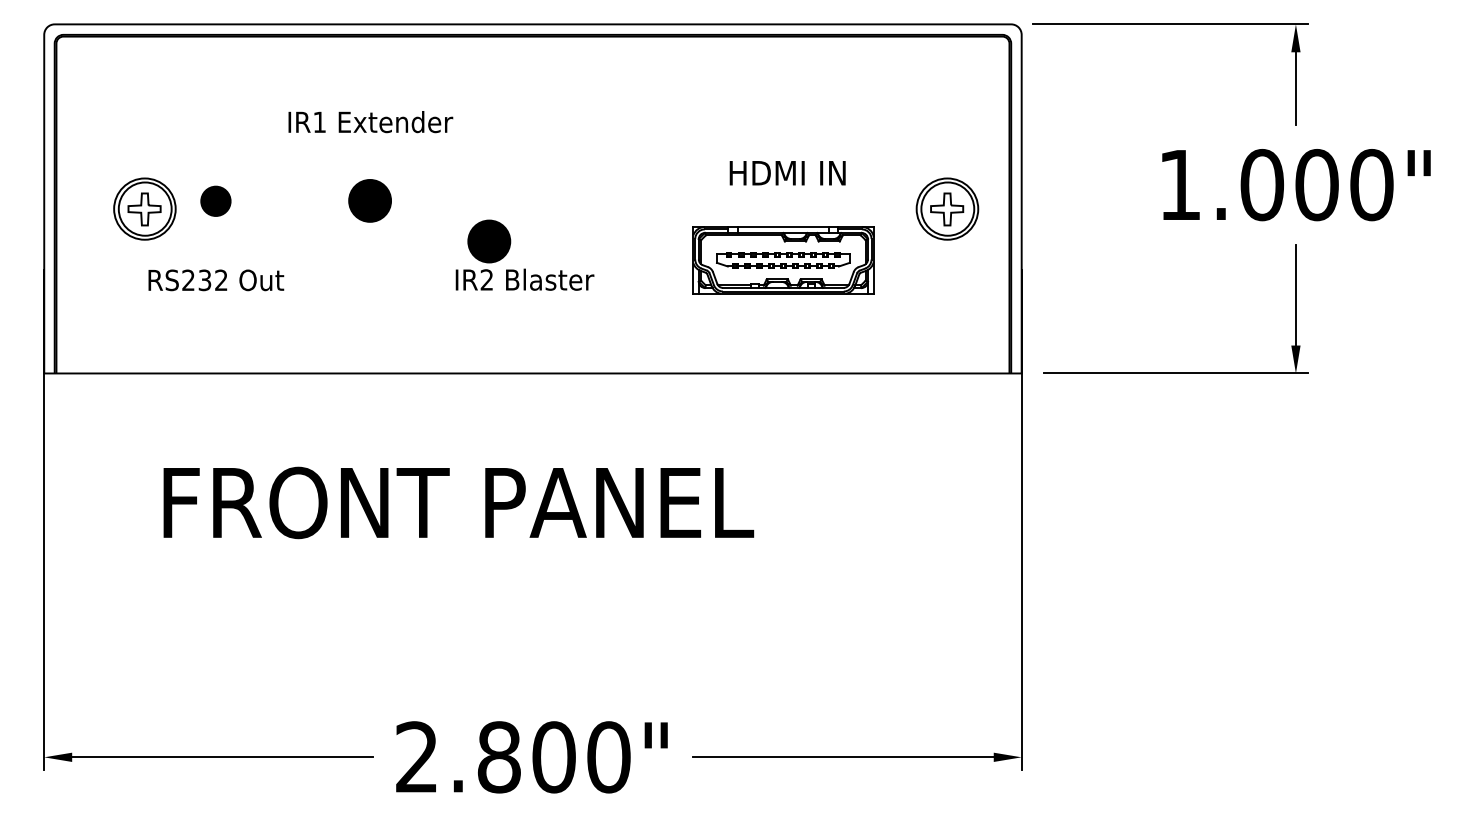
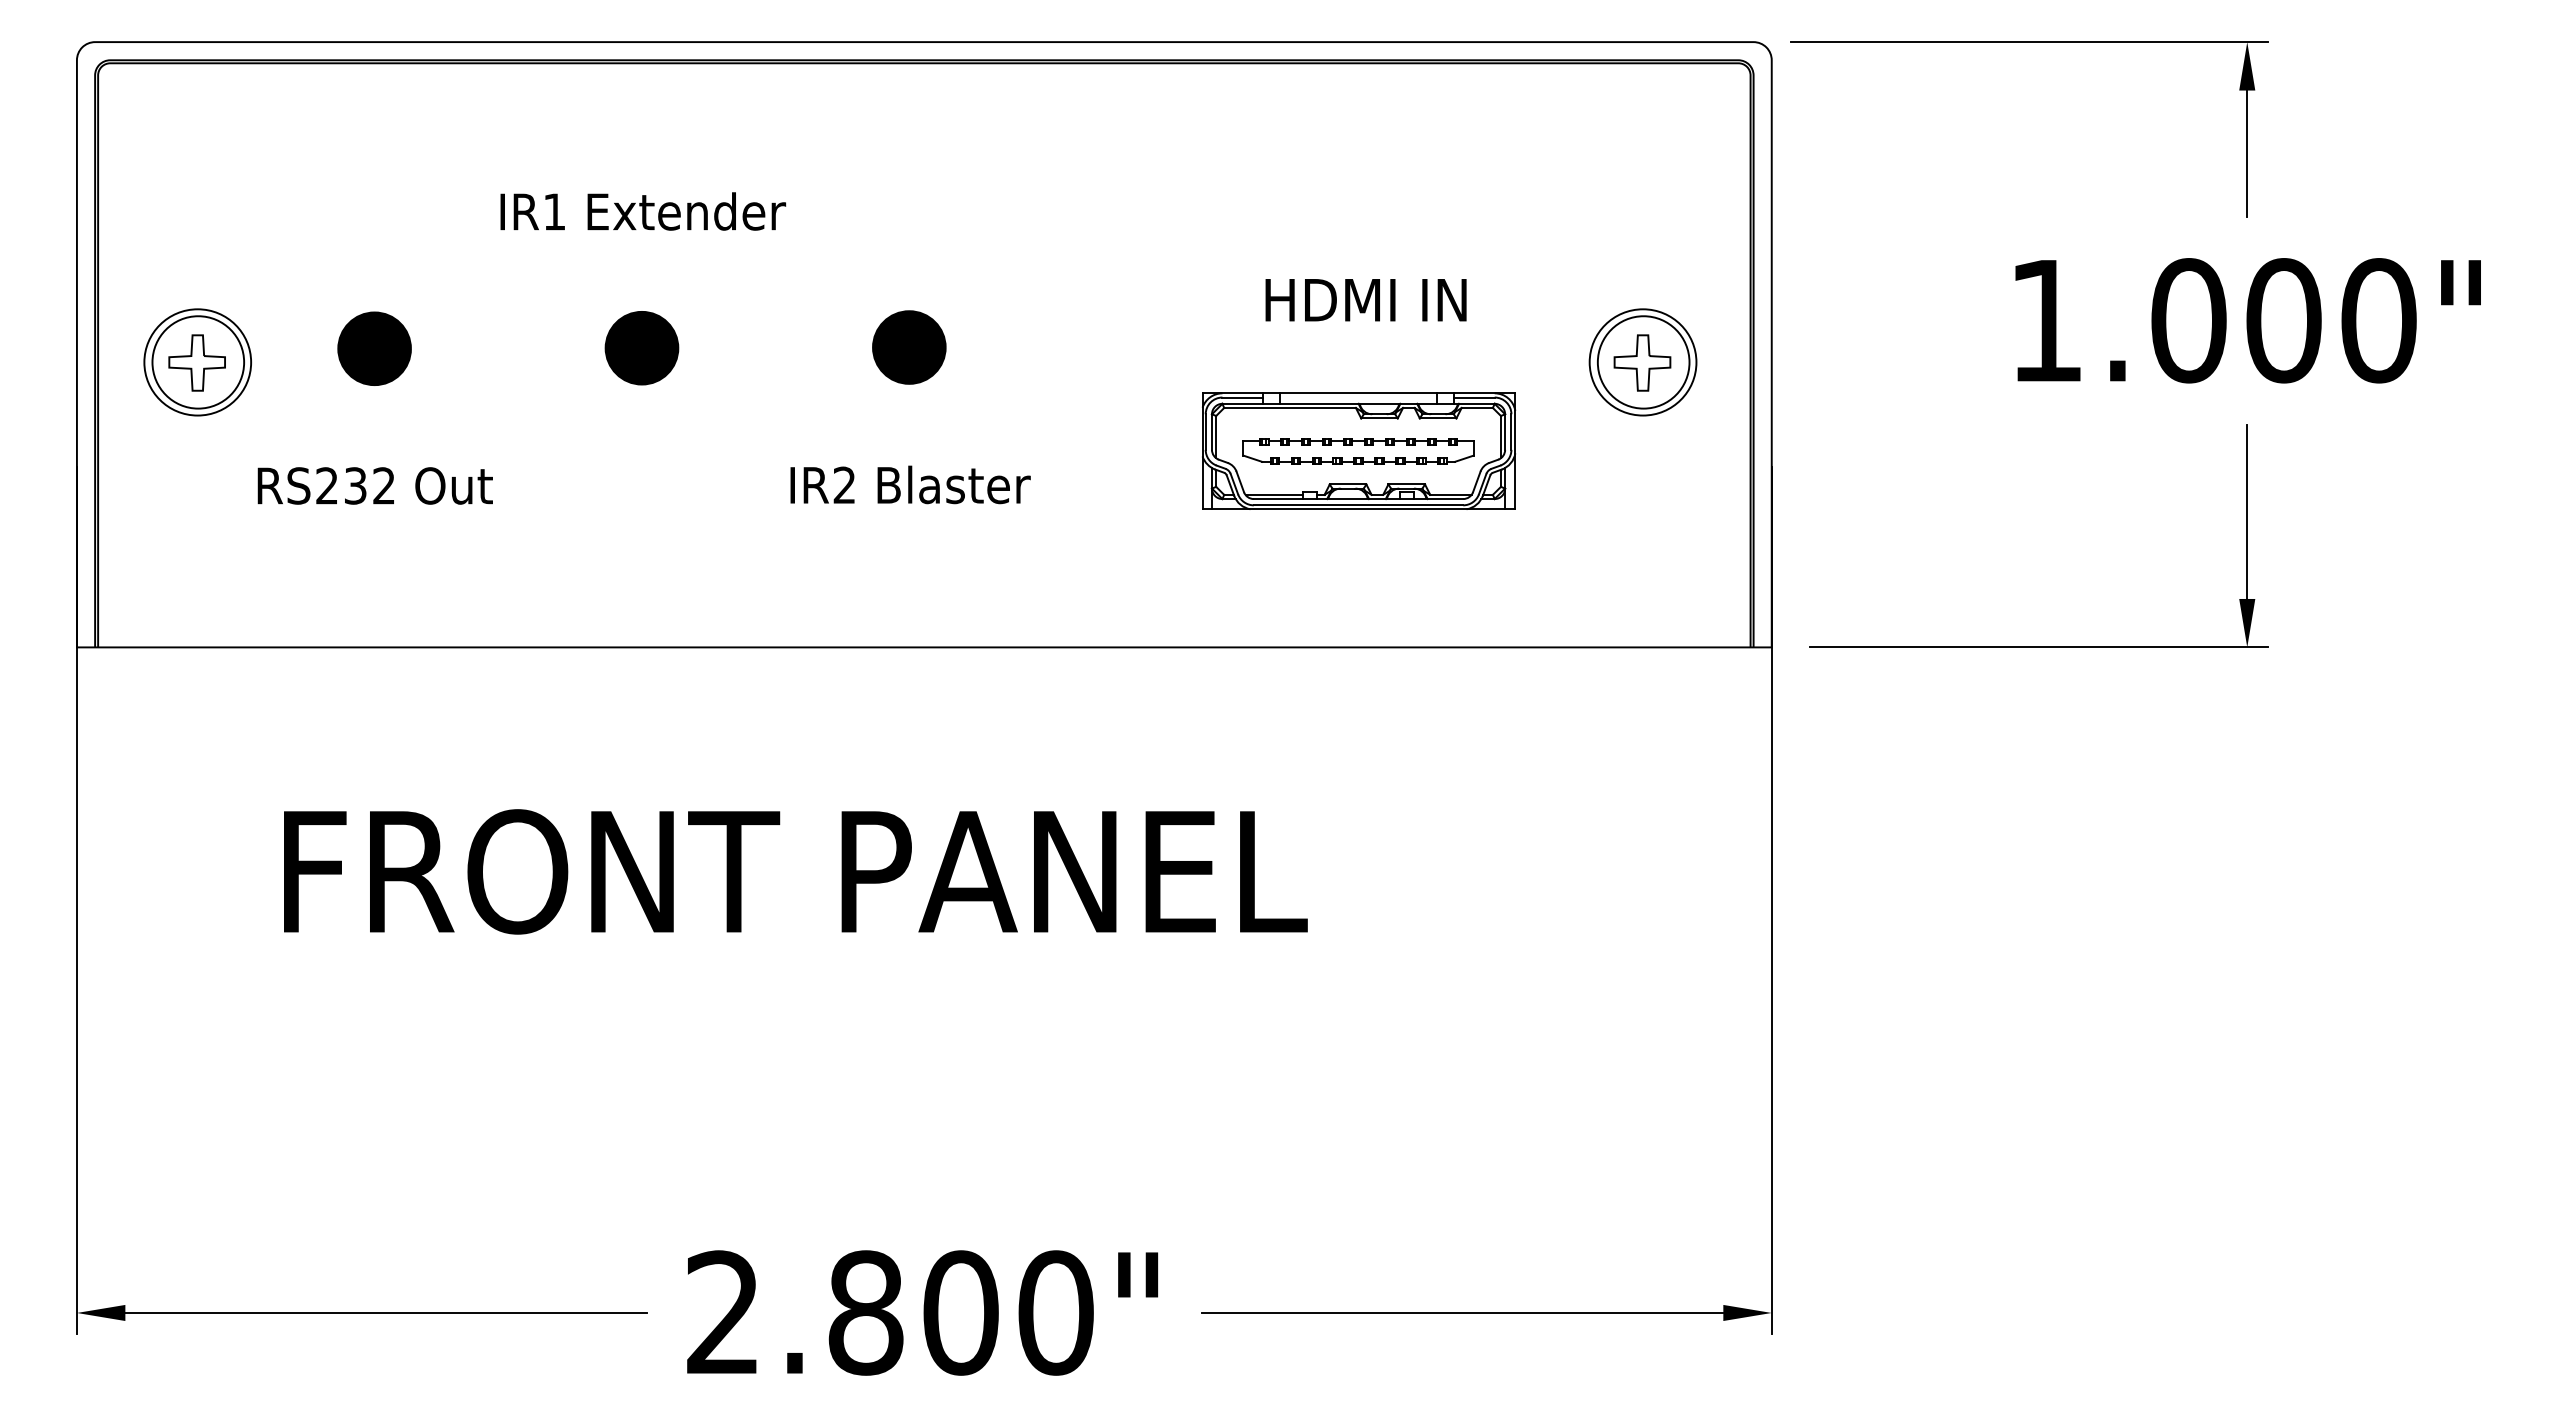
part: (215, 201) -> (373, 349), size x1.43
part: (144, 208) -> (197, 361), moved
part: (489, 241) -> (909, 347), moved

